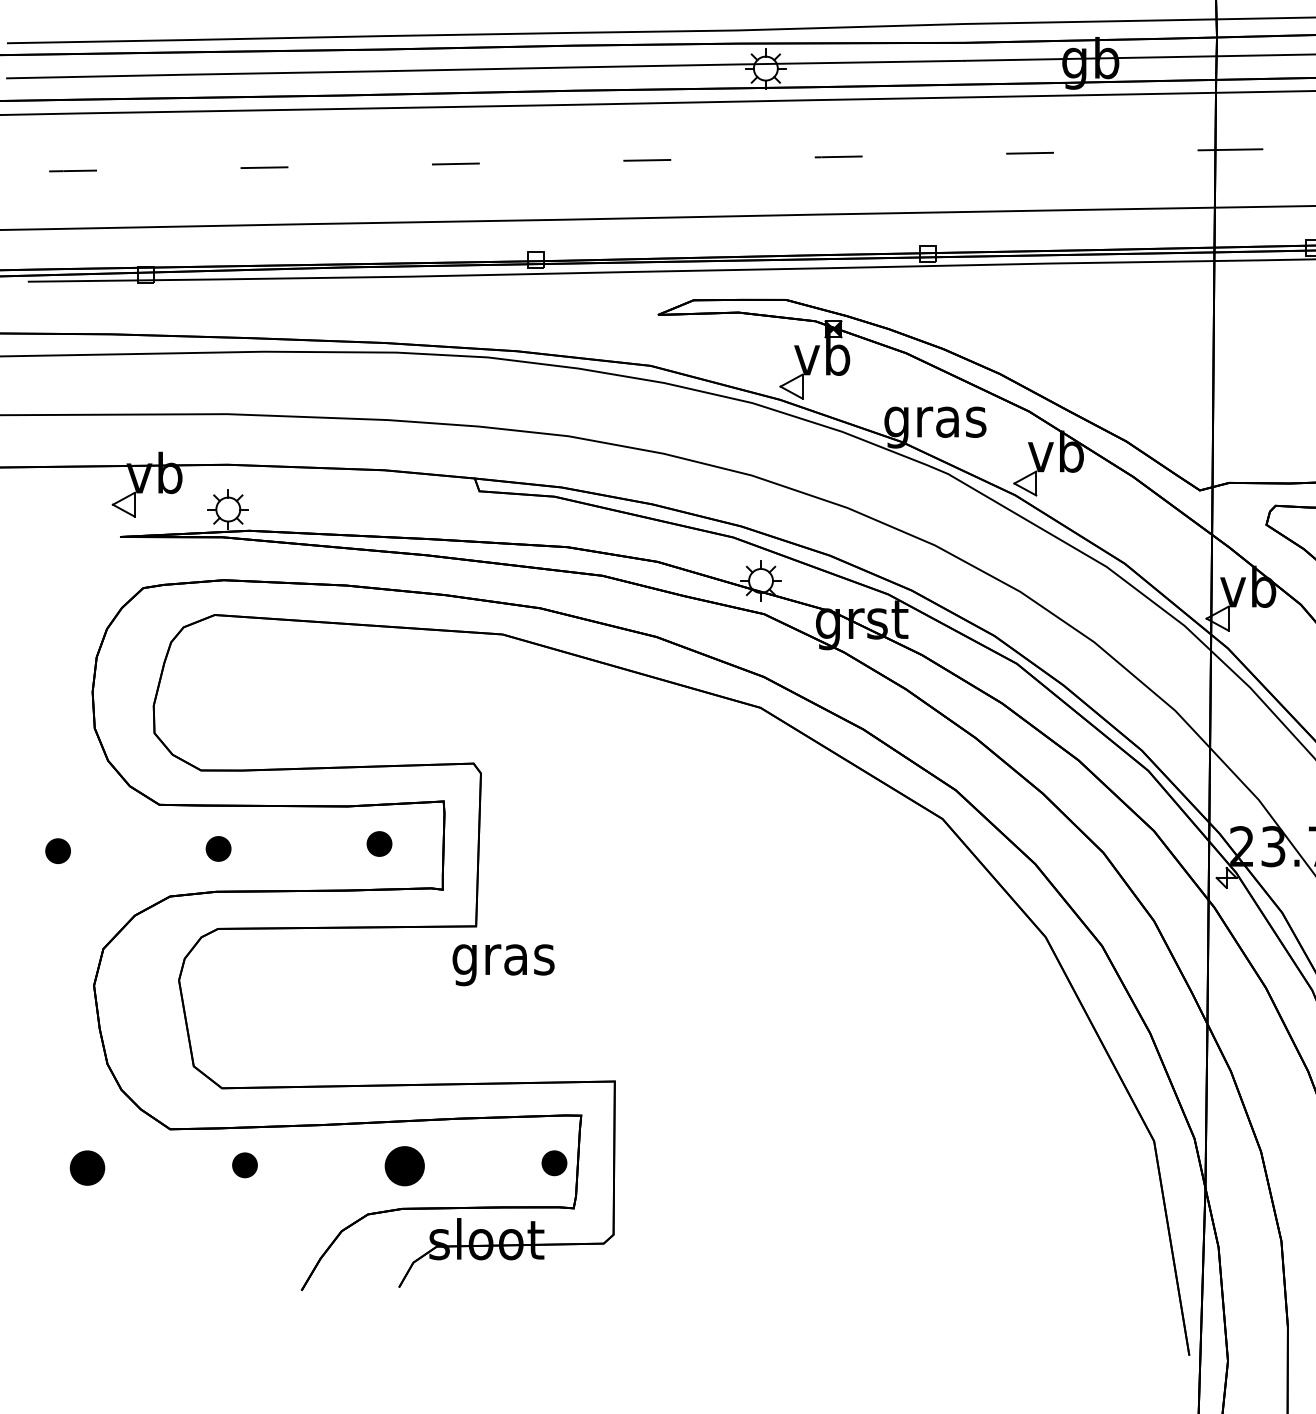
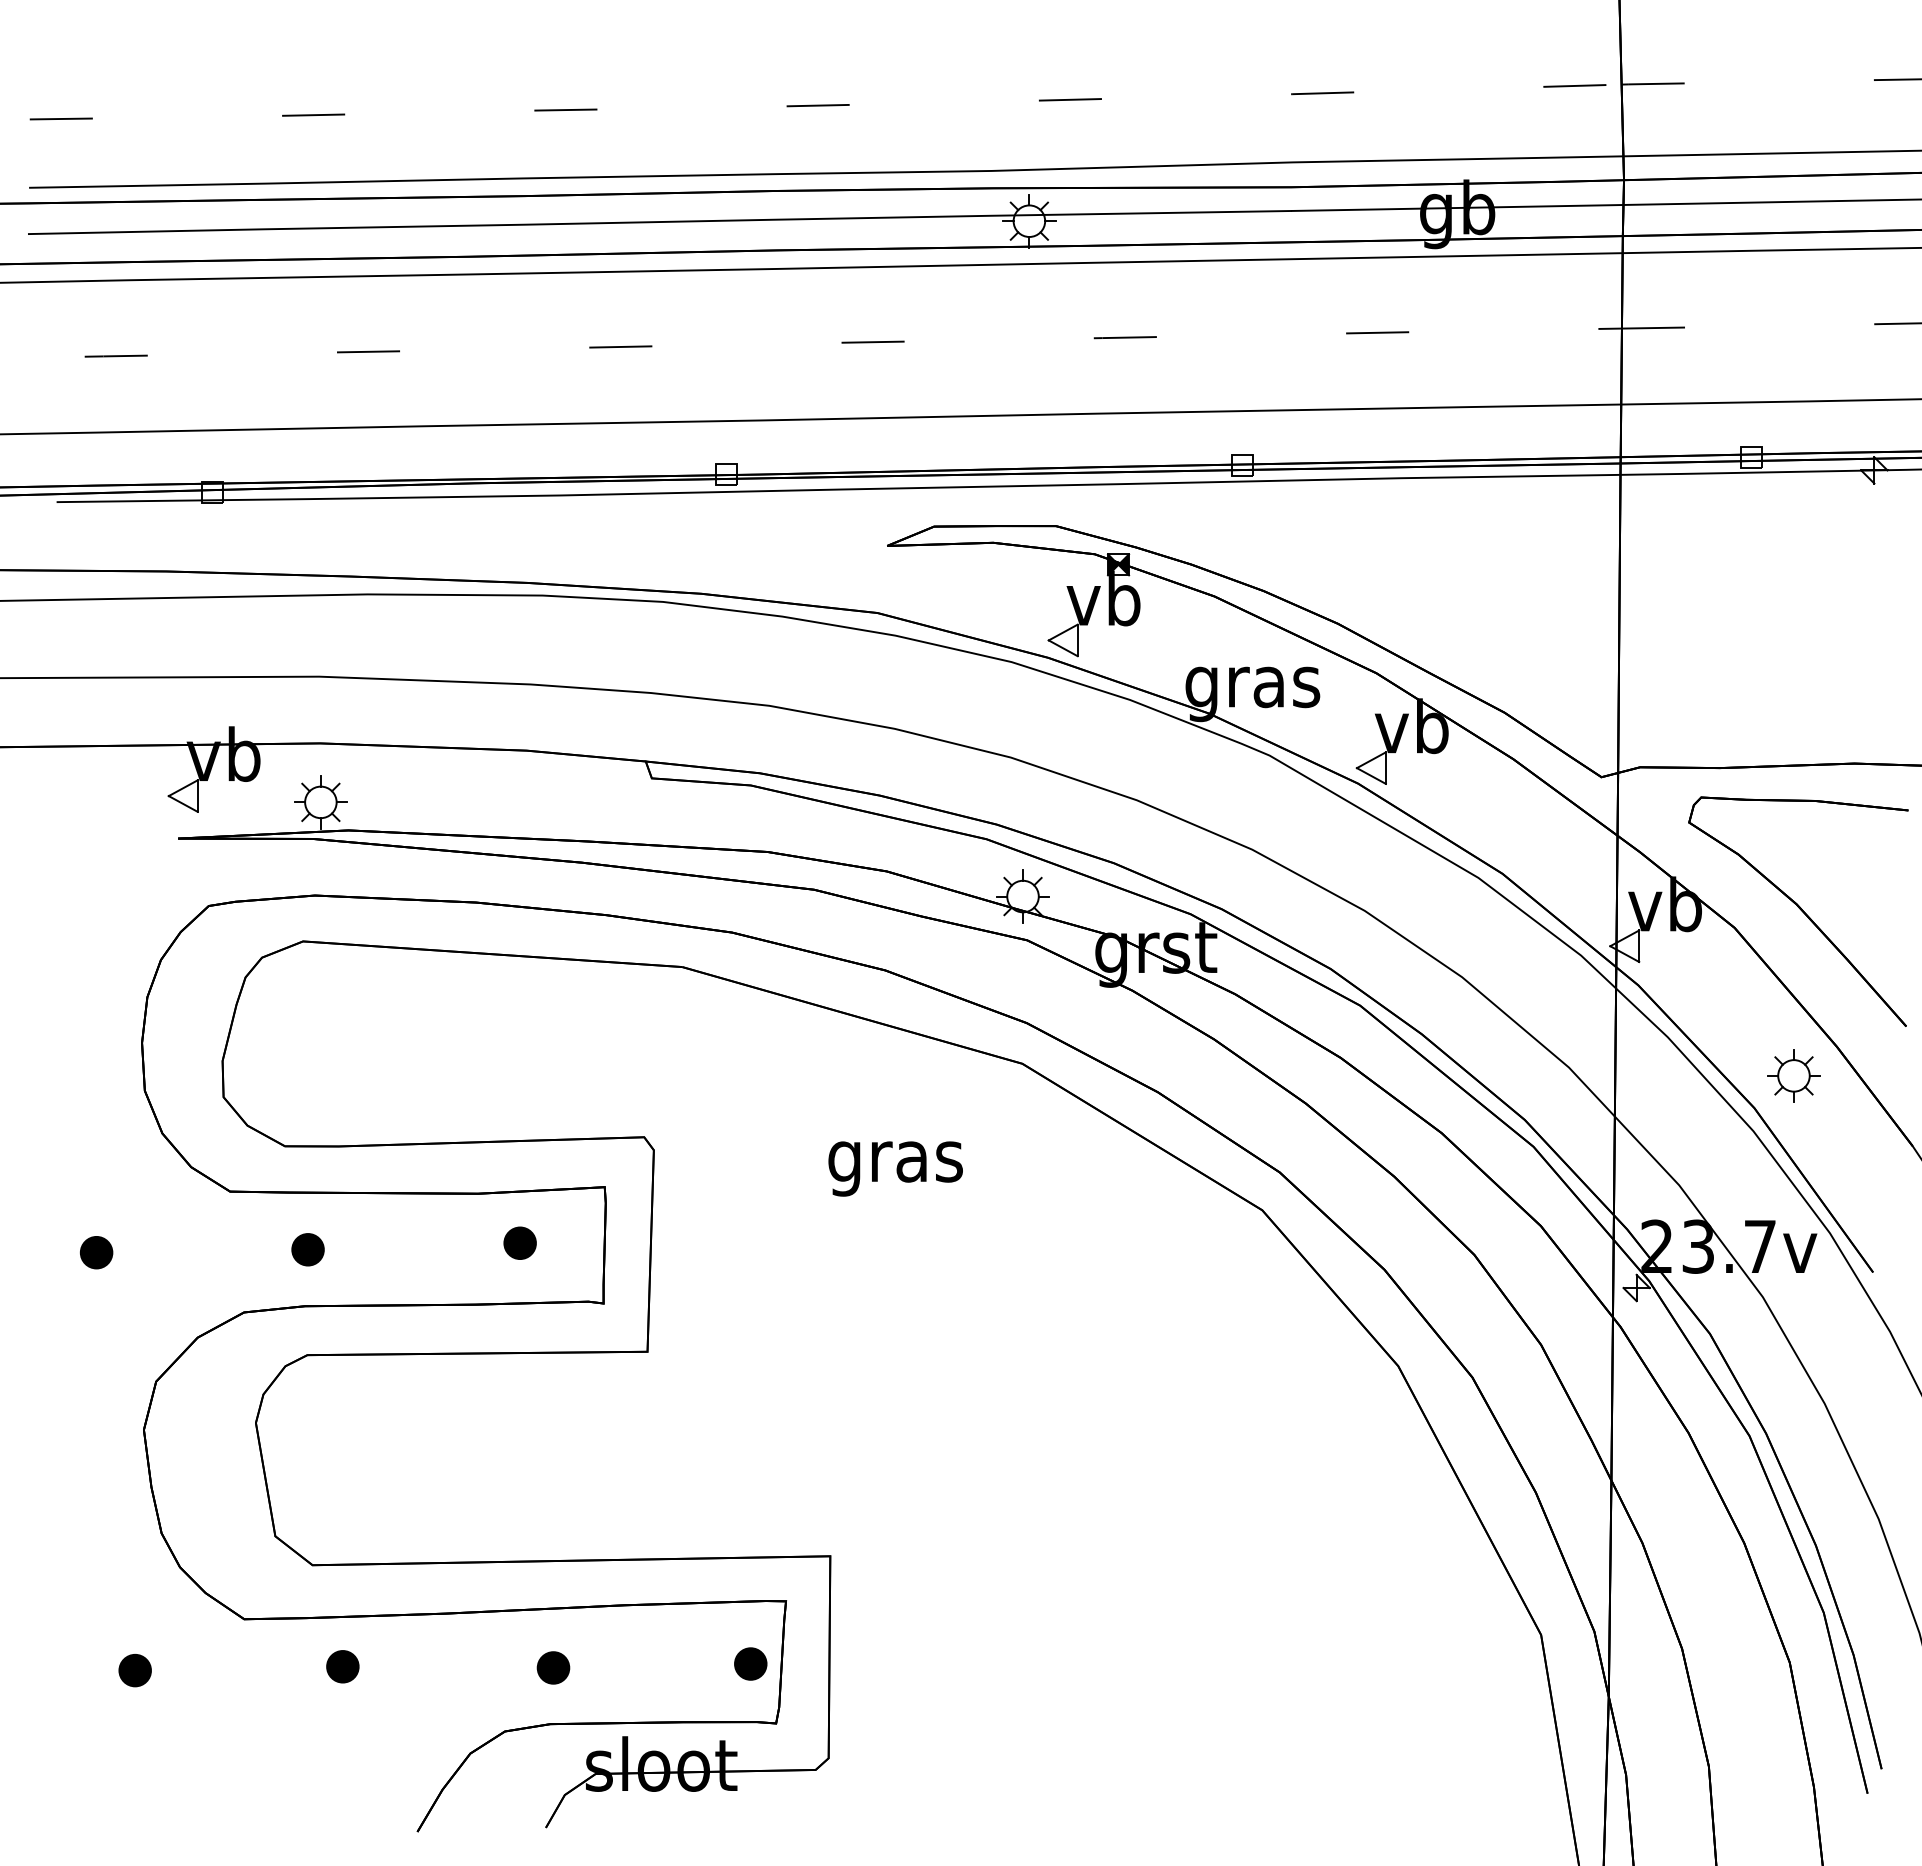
text: (503, 964) -> (895, 1168), moved
part: (404, 1165) -> (553, 1667), size x0.62
part: (86, 1168) -> (134, 1670), size x0.71

